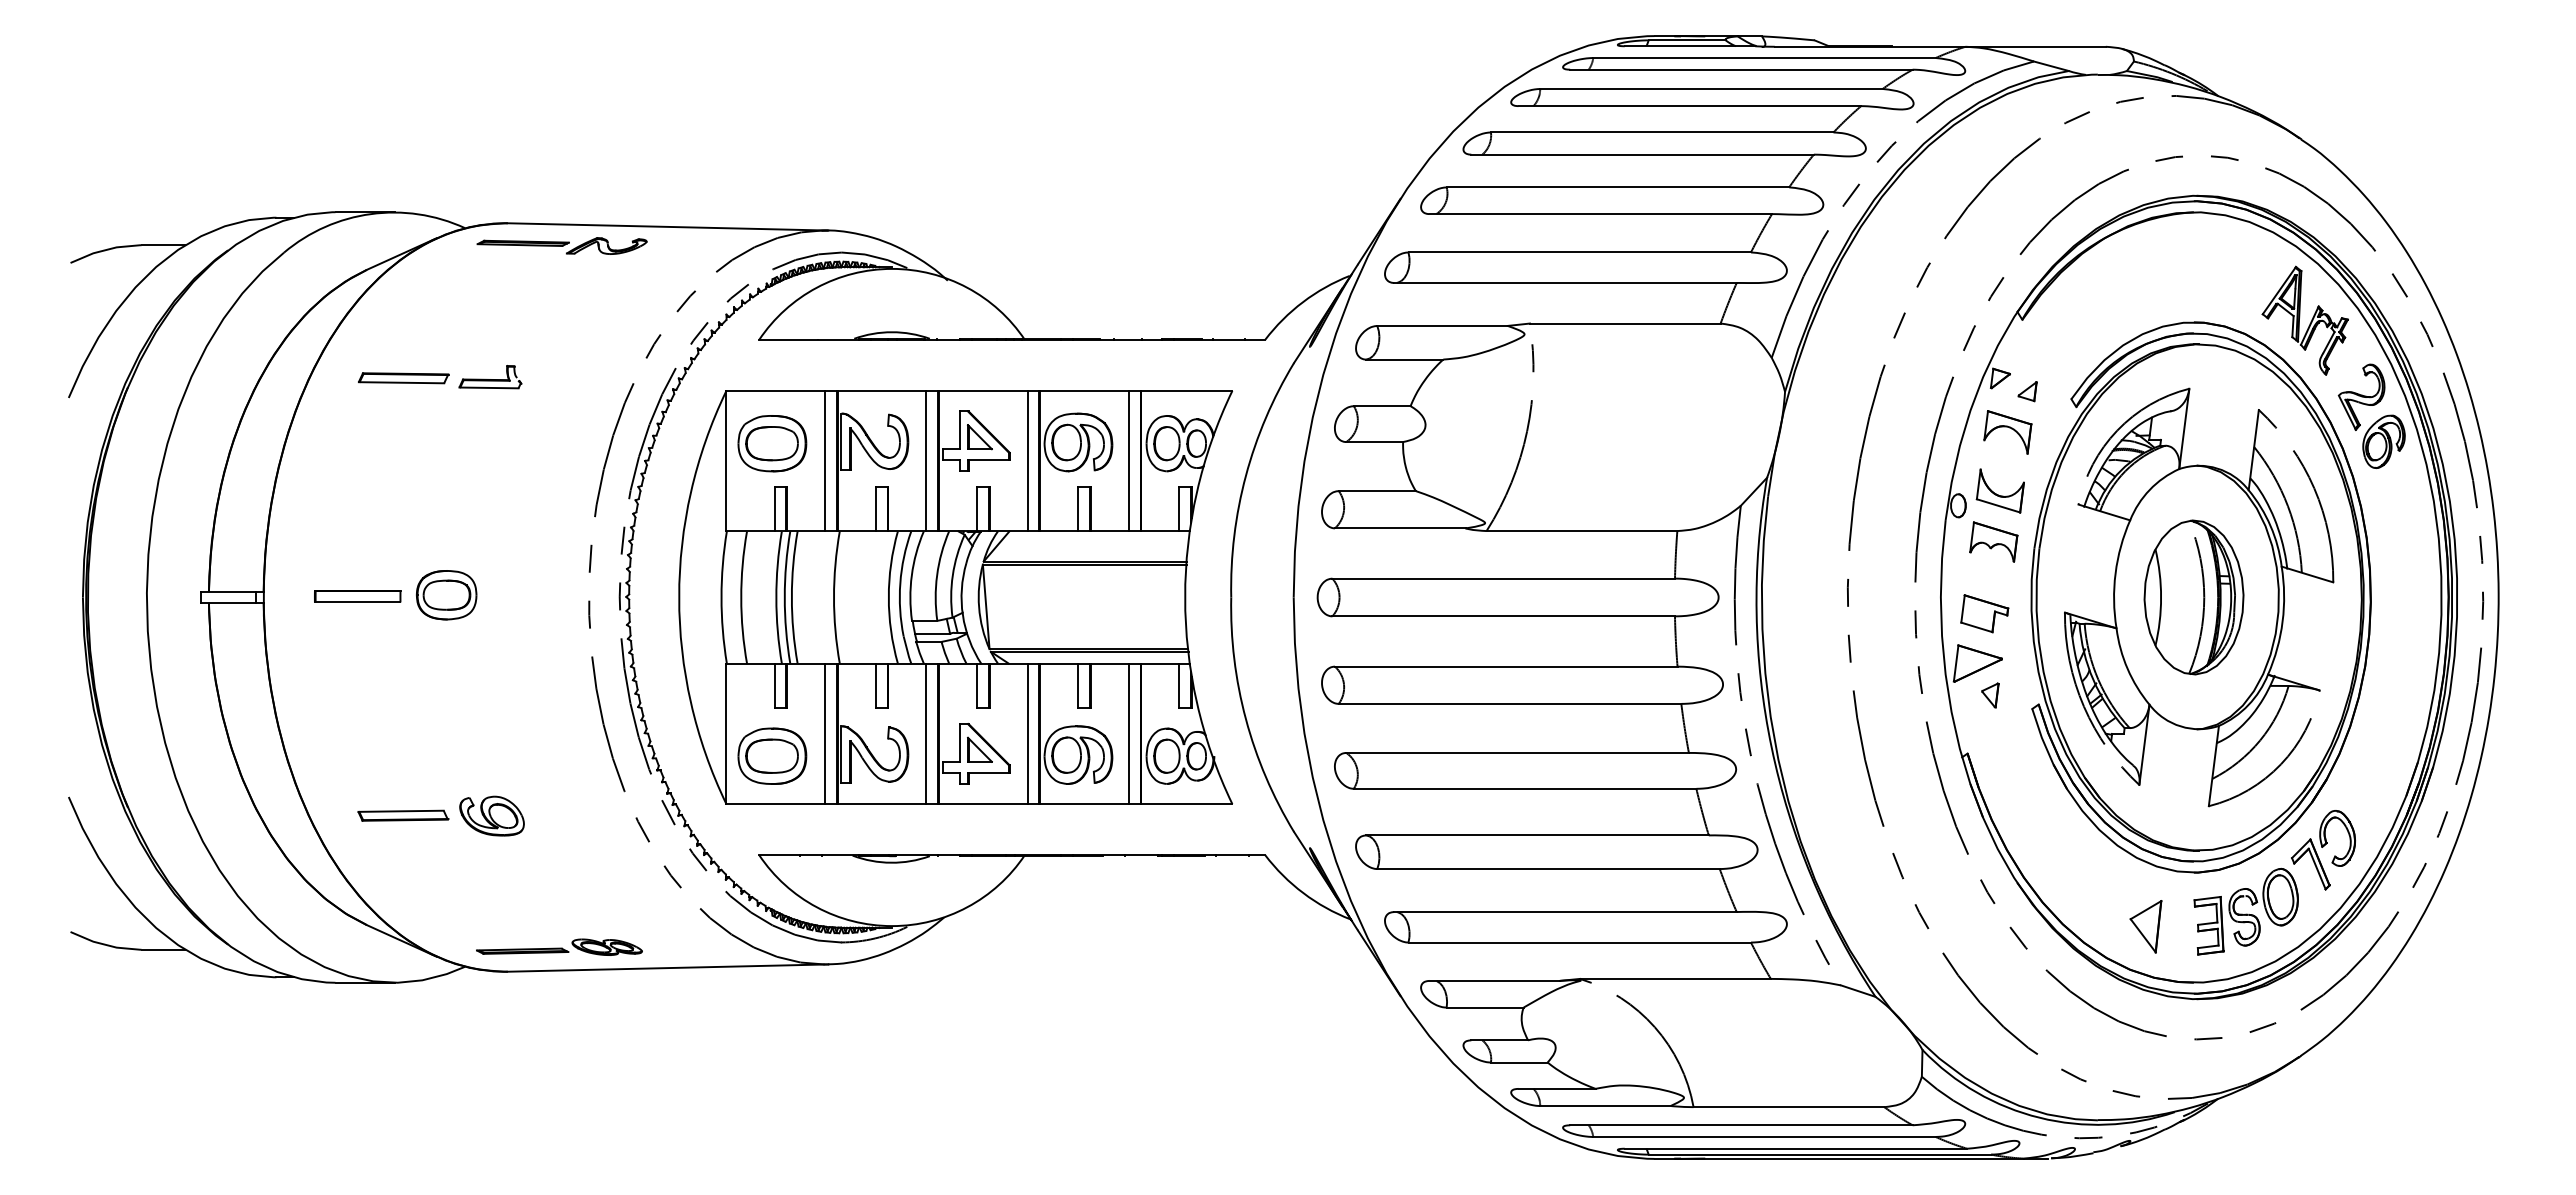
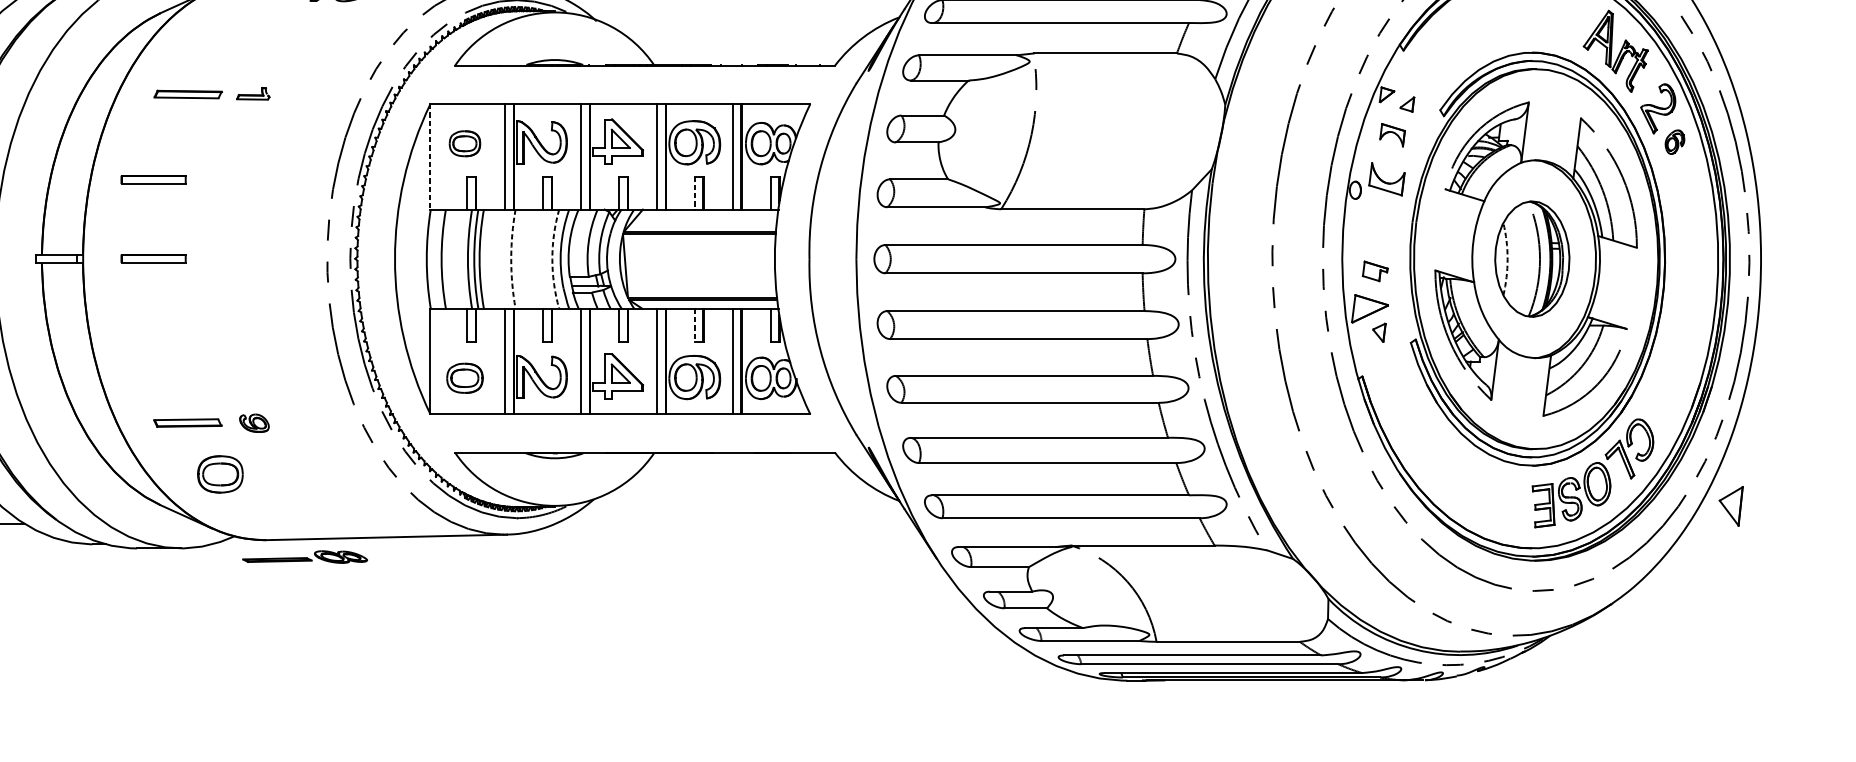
part: (490, 377) -> (253, 94), size x0.7
part: (2007, 432) -> (1392, 135), size x0.7
part: (2383, 441) -> (1674, 142), size x0.6
part: (772, 443) -> (465, 143), size x0.6
line: (726, 461) -> (430, 157), solid -> dashed
part: (357, 491) -> (153, 179), added
line: (1078, 509) -> (694, 193), solid -> dashed
part: (1993, 541) -> (1381, 217), removed
part: (446, 595) -> (220, 474), moved
arc: (834, 597) -> (511, 259), solid -> dashed
arc: (888, 597) -> (552, 259), solid -> dashed
arc: (2161, 597) -> (1507, 259), solid -> dashed
part: (1984, 613) -> (1375, 271), size x0.7
line: (1078, 686) -> (694, 326), solid -> dashed
part: (772, 755) -> (465, 377), size x0.7
part: (491, 815) -> (254, 422), size x0.6
part: (2145, 926) -> (1730, 506), moved
part: (559, 946) -> (305, 556), moved

